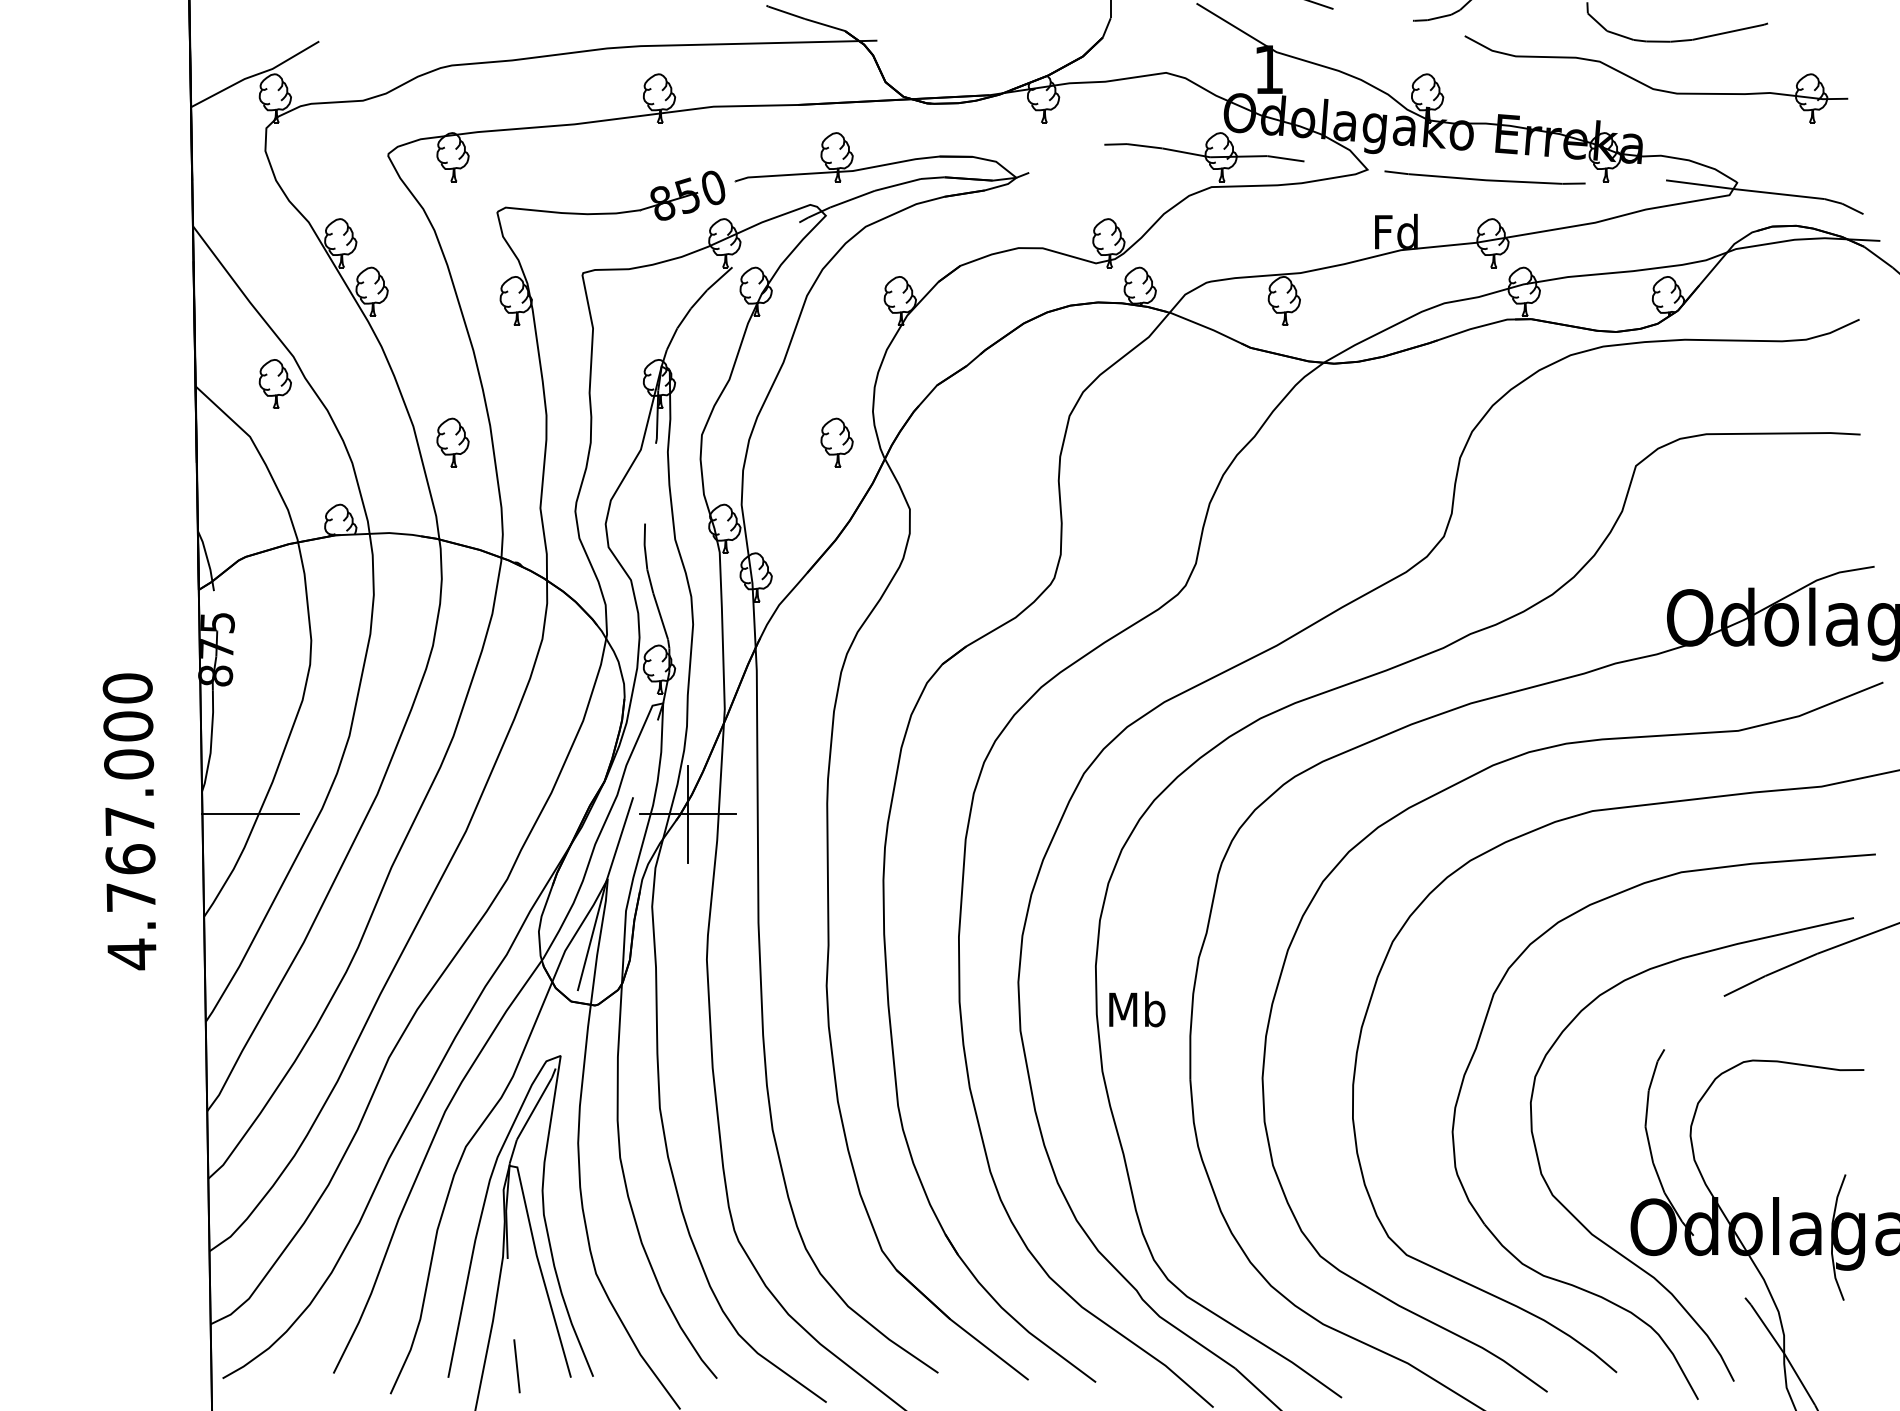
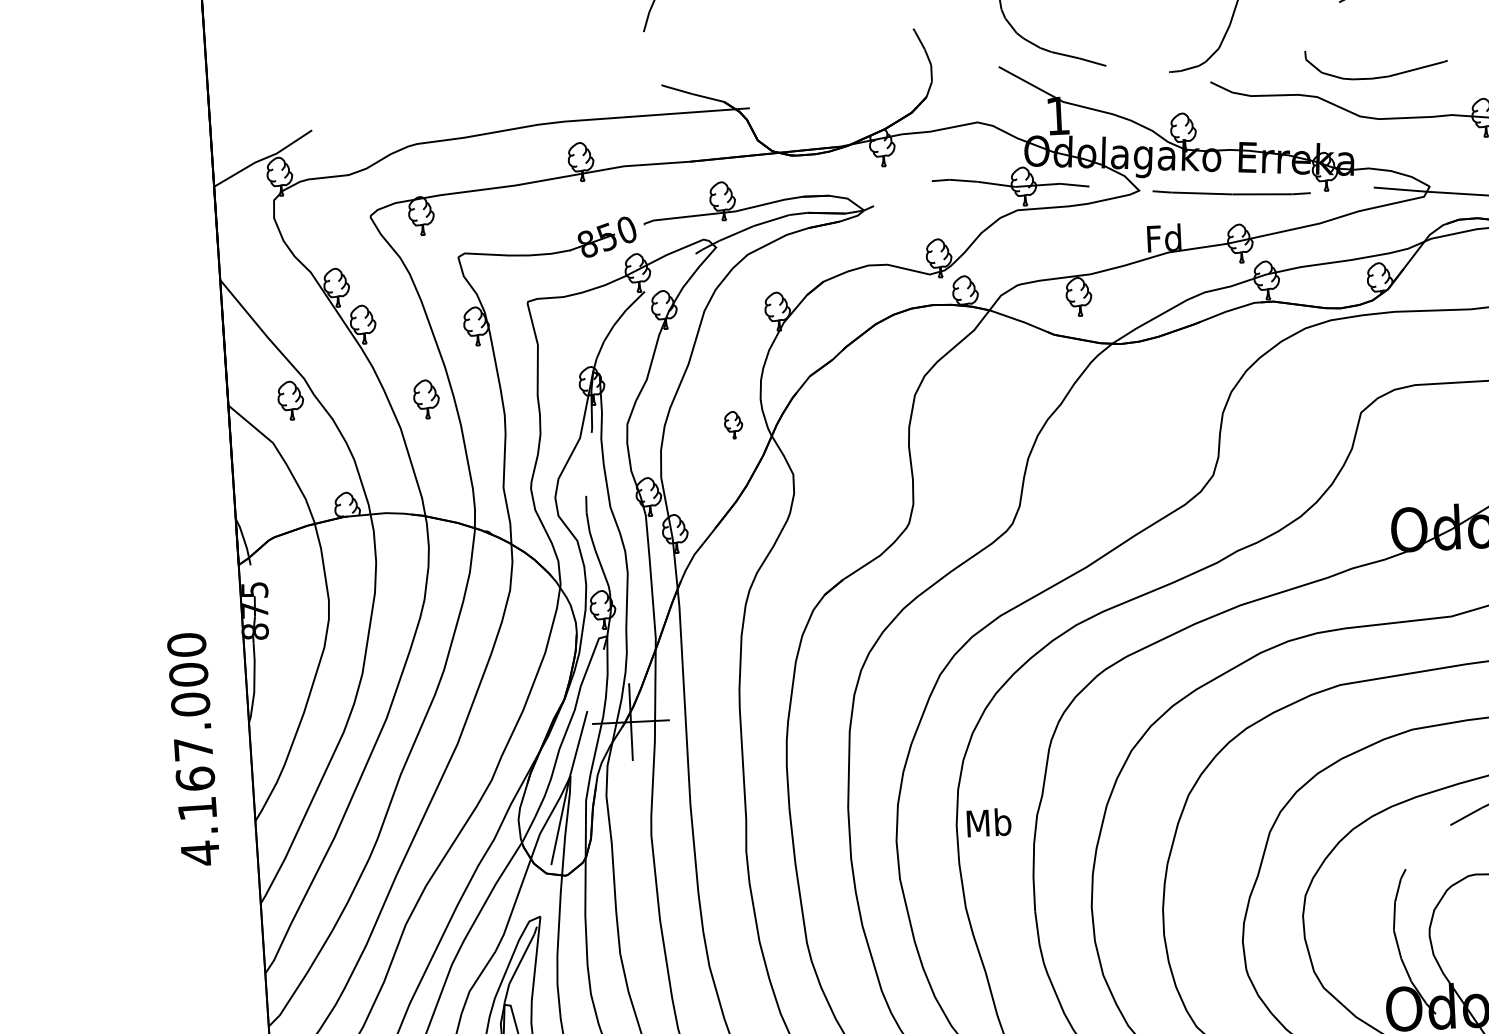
part: (452, 442) -> (426, 399), moved
part: (836, 442) -> (733, 424), size x0.7
line: (250, 814) -> (287, 739), removed
text: (130, 897) -> (196, 808), 4.767.000 -> 4.167.000
text: (1137, 1009) -> (989, 822), moved

